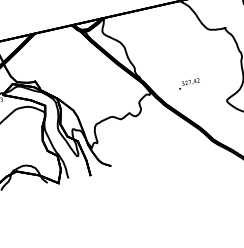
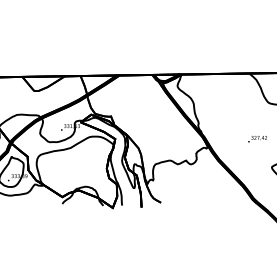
text: (189, 84) -> (257, 139), moved

